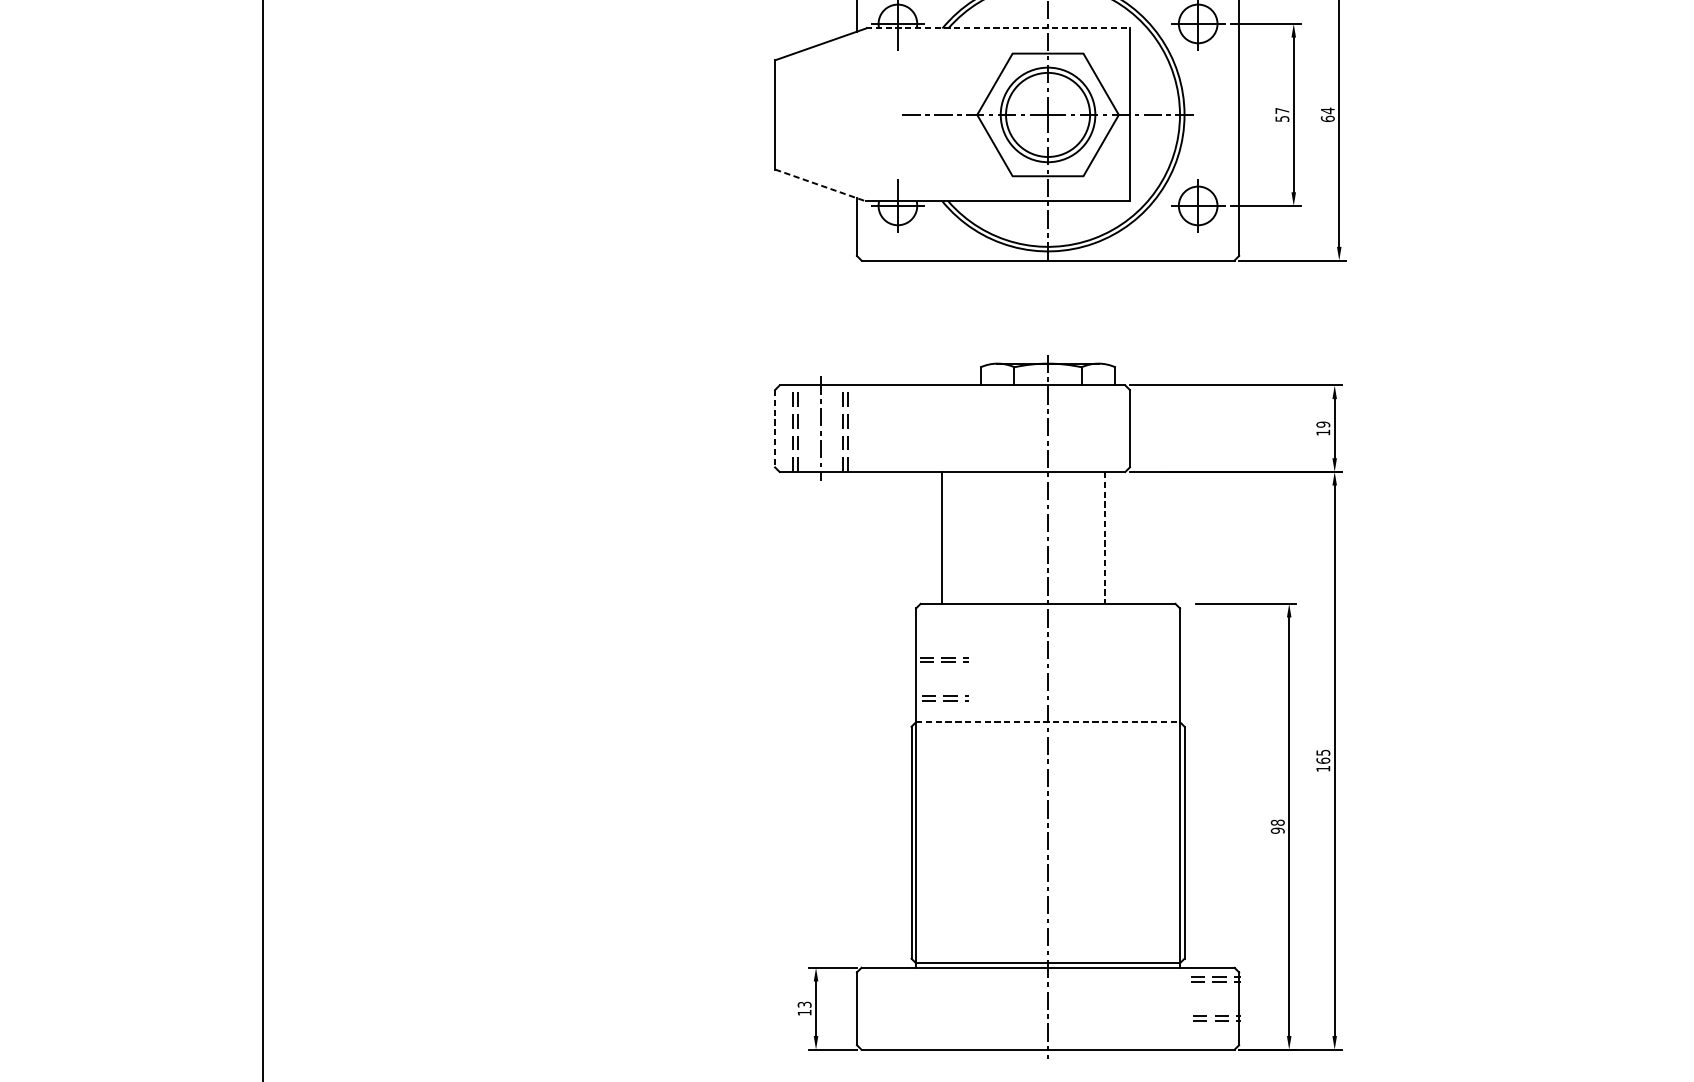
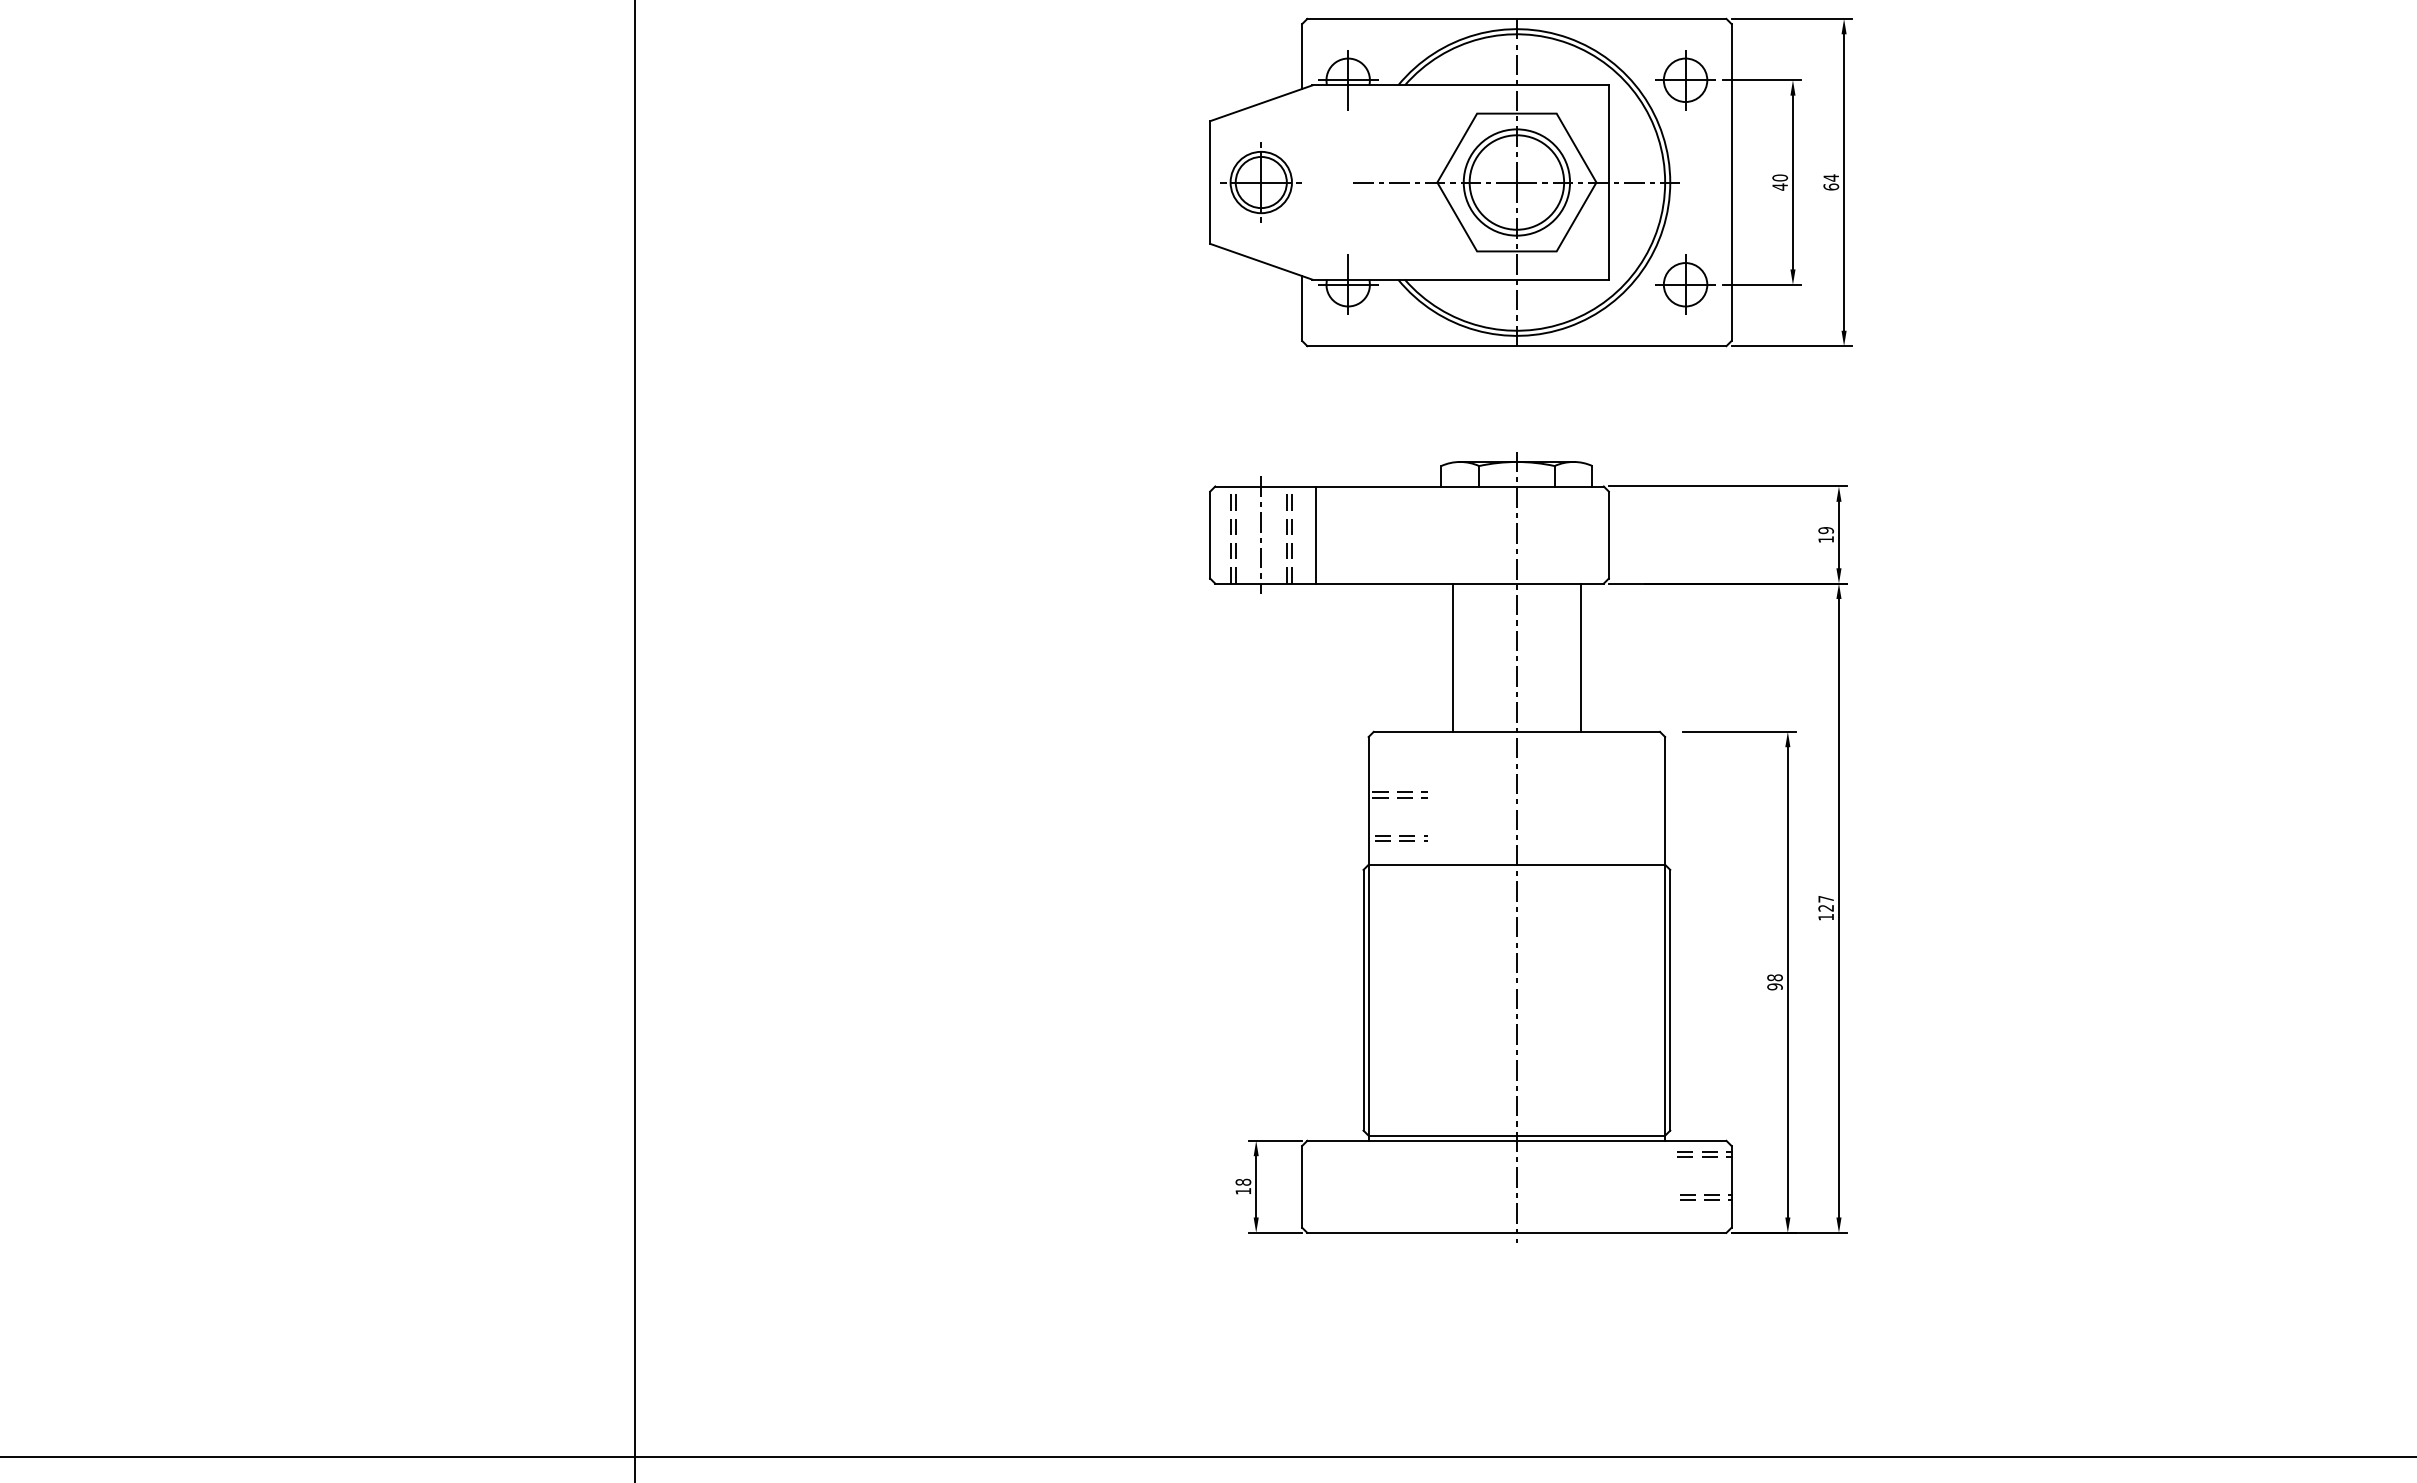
line: (998, 28) -> (1461, 85), dashed -> solid
part: (819, 114) -> (1260, 182), added
text: (1282, 114) -> (1780, 182), 57 -> 40
line: (820, 185) -> (1261, 261), dashed -> solid
line: (868, 428) -> (1315, 534), added
line: (775, 429) -> (1210, 535), dashed -> solid
line: (942, 537) -> (1453, 657), moved
line: (1104, 538) -> (1580, 658), dashed -> solid
line: (1048, 721) -> (1517, 864), dashed -> solid
text: (1323, 756) -> (1826, 903), 165 -> 127
text: (804, 1004) -> (1243, 1181), 13 -> 18

